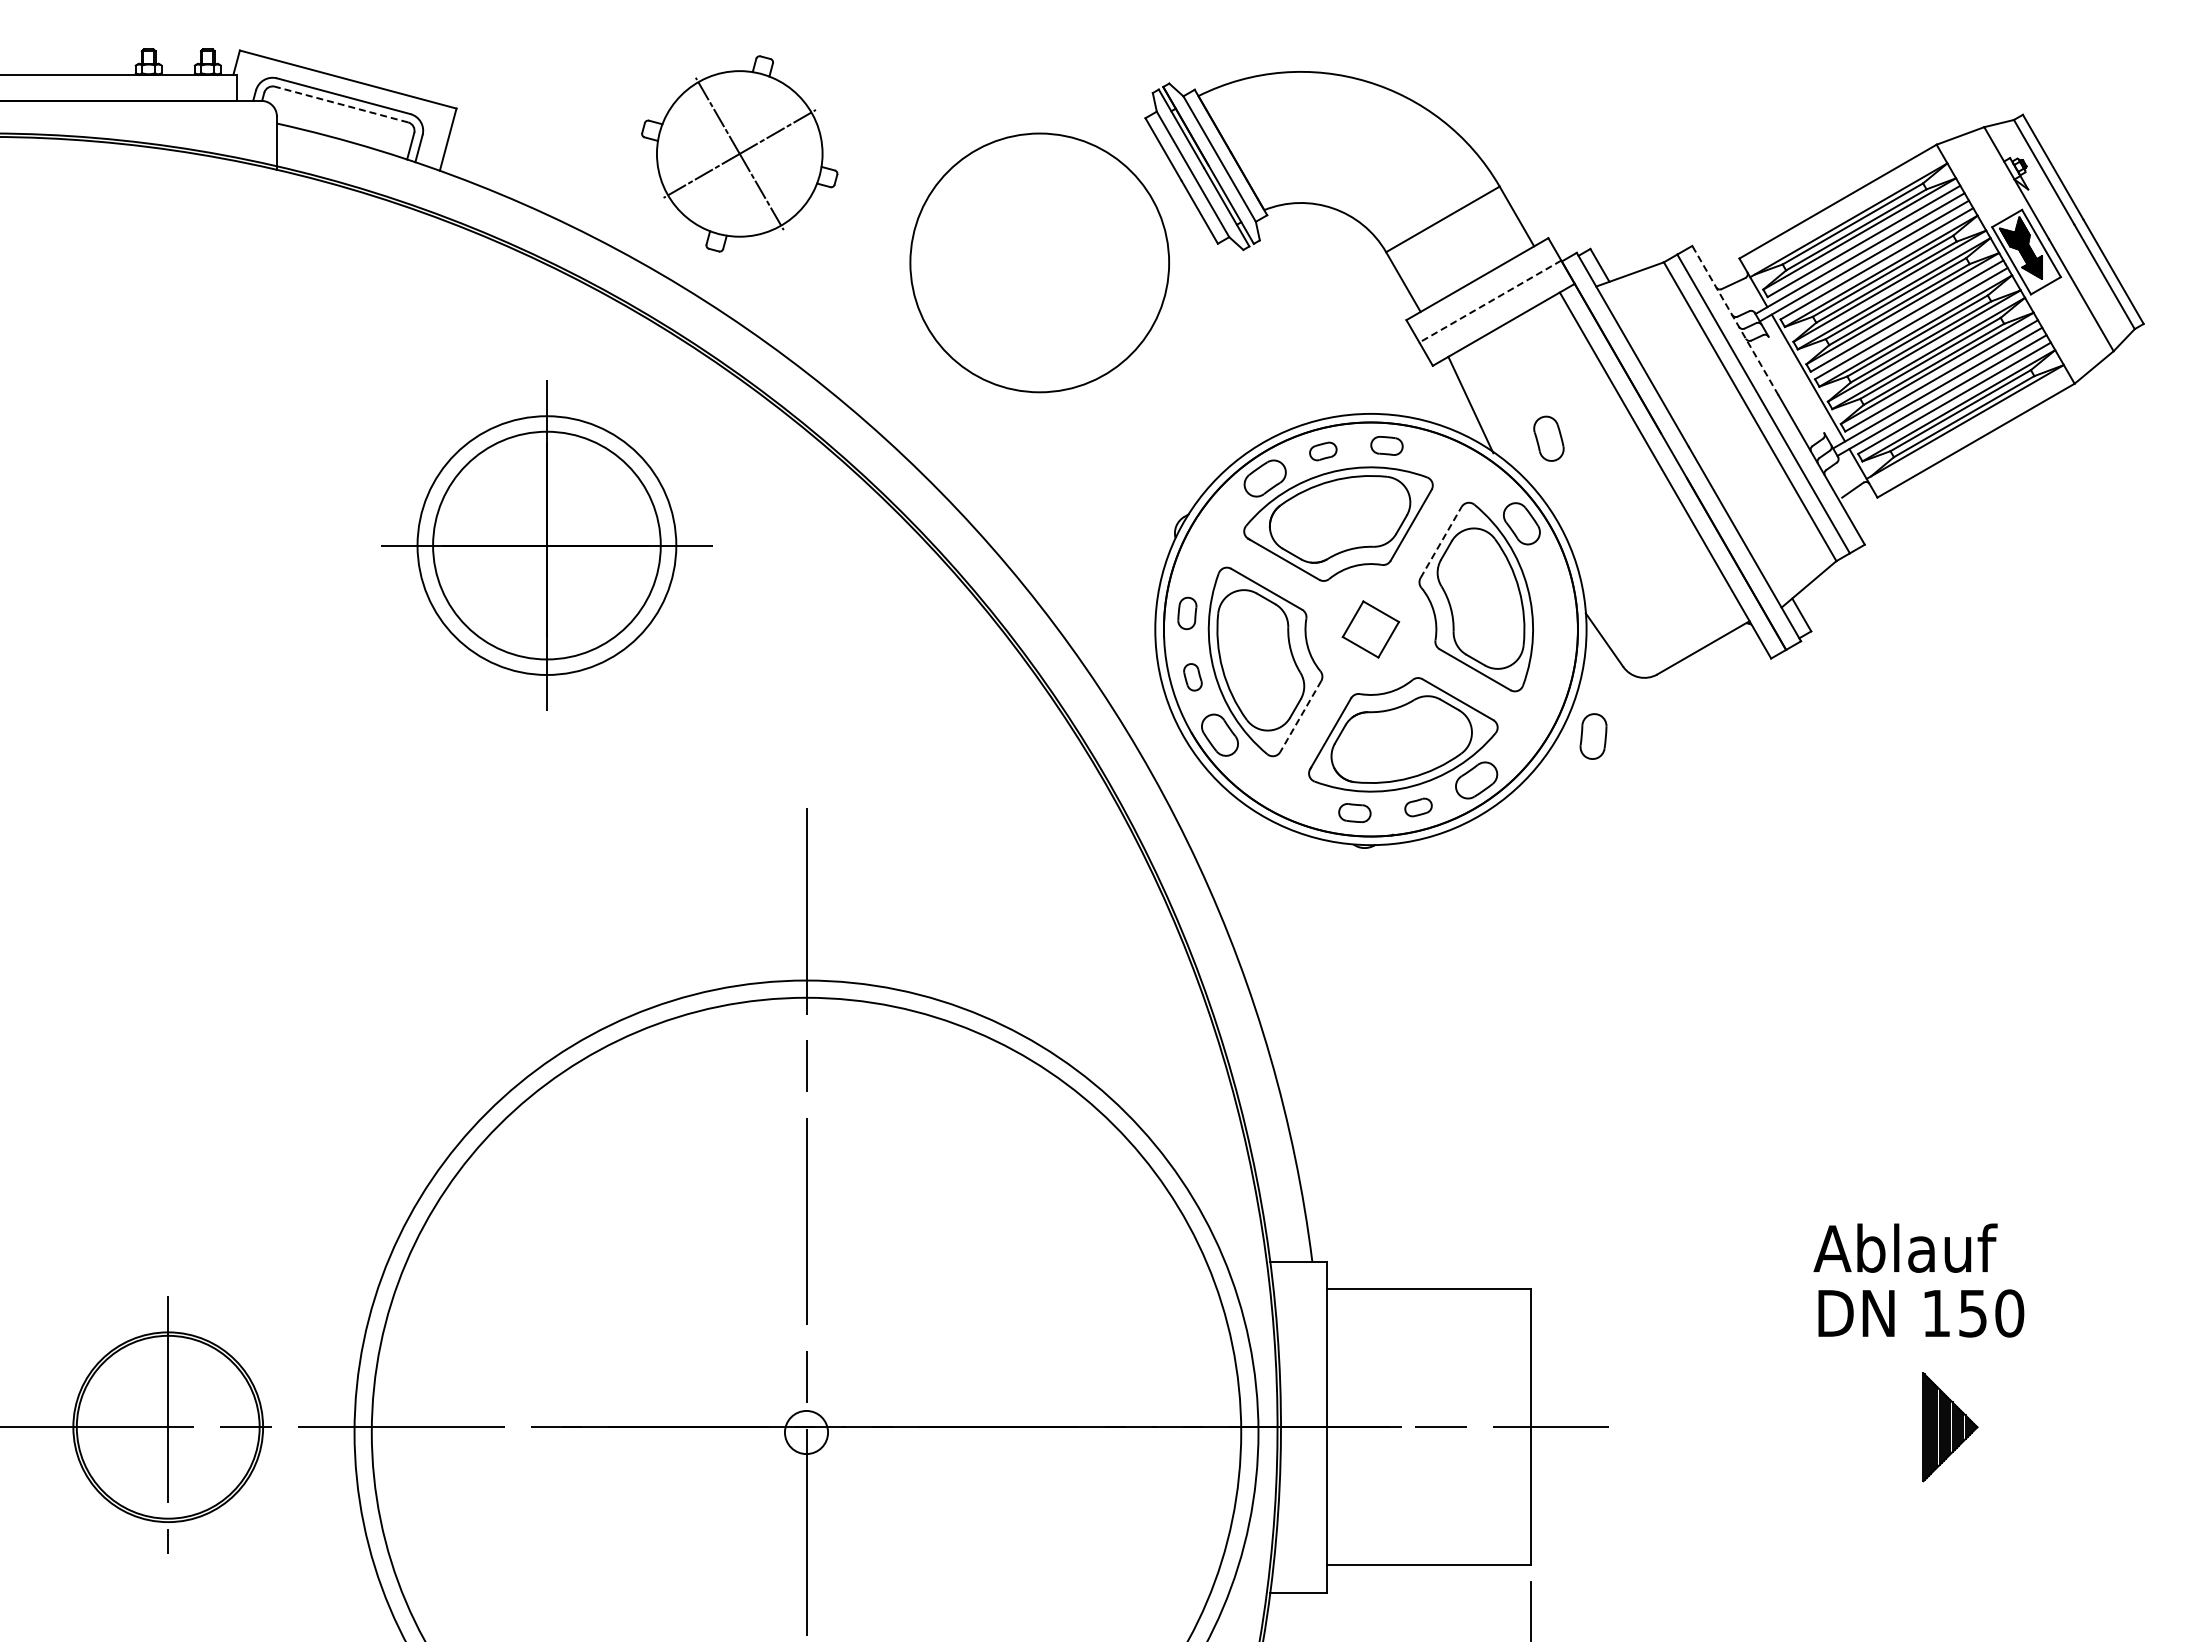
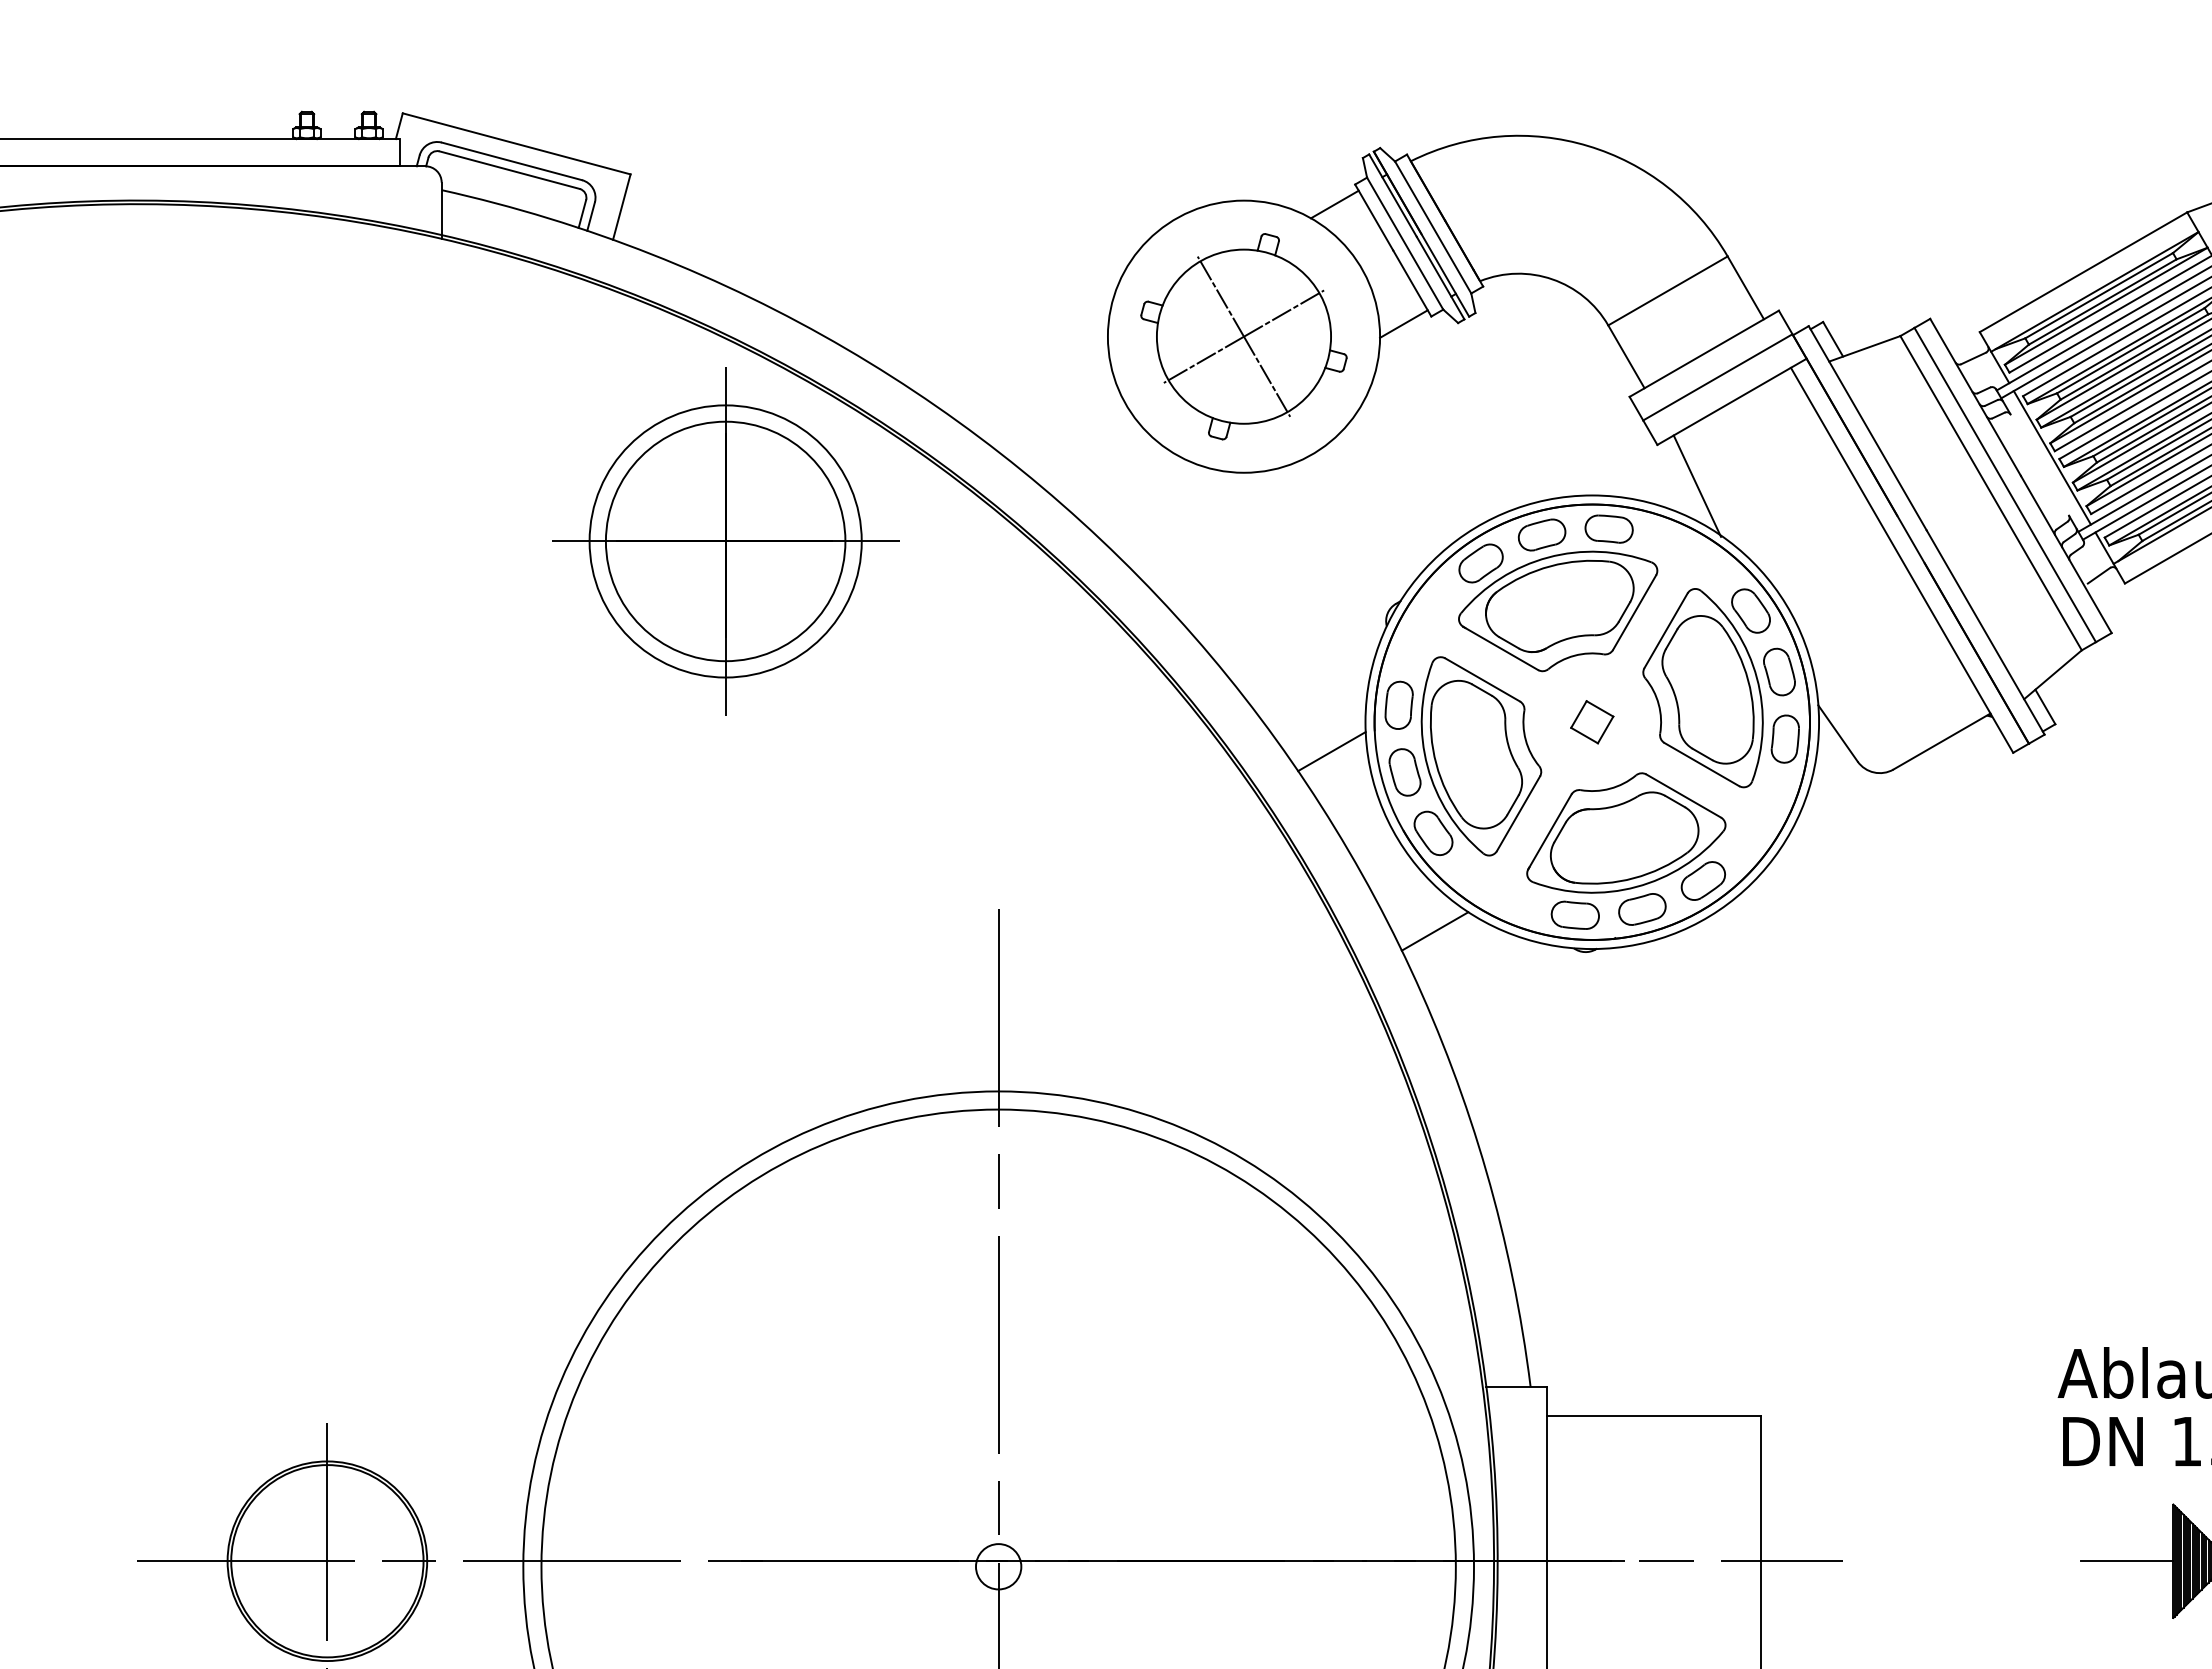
line: (341, 104) -> (509, 170), dashed -> solid
line: (1125, 137) -> (1334, 204), added
part: (739, 153) -> (1243, 336), moved
line: (1191, 250) -> (1403, 323), added
line: (1490, 301) -> (1718, 377), dashed -> solid
line: (1735, 320) -> (1975, 397), dashed -> solid
part: (1548, 438) -> (1779, 671), moved
part: (1386, 445) -> (1608, 528), size x1.43
part: (1323, 451) -> (1542, 535), size x1.67
line: (1441, 542) -> (1666, 630), dashed -> solid
part: (546, 545) -> (725, 541), moved
part: (1187, 613) -> (1399, 705), size x1.43
part: (1370, 629) -> (1591, 722), size x0.71
line: (1123, 656) -> (1332, 750), added
part: (1192, 677) -> (1404, 772), size x1.67
line: (1300, 716) -> (1518, 813), dashed -> solid
part: (1593, 736) -> (1785, 739), moved
part: (1418, 807) -> (1642, 909), size x1.67
part: (1354, 812) -> (1574, 914), size x1.43
line: (1221, 828) -> (1435, 931), added
line: (1879, 1427) -> (2127, 1561), added

